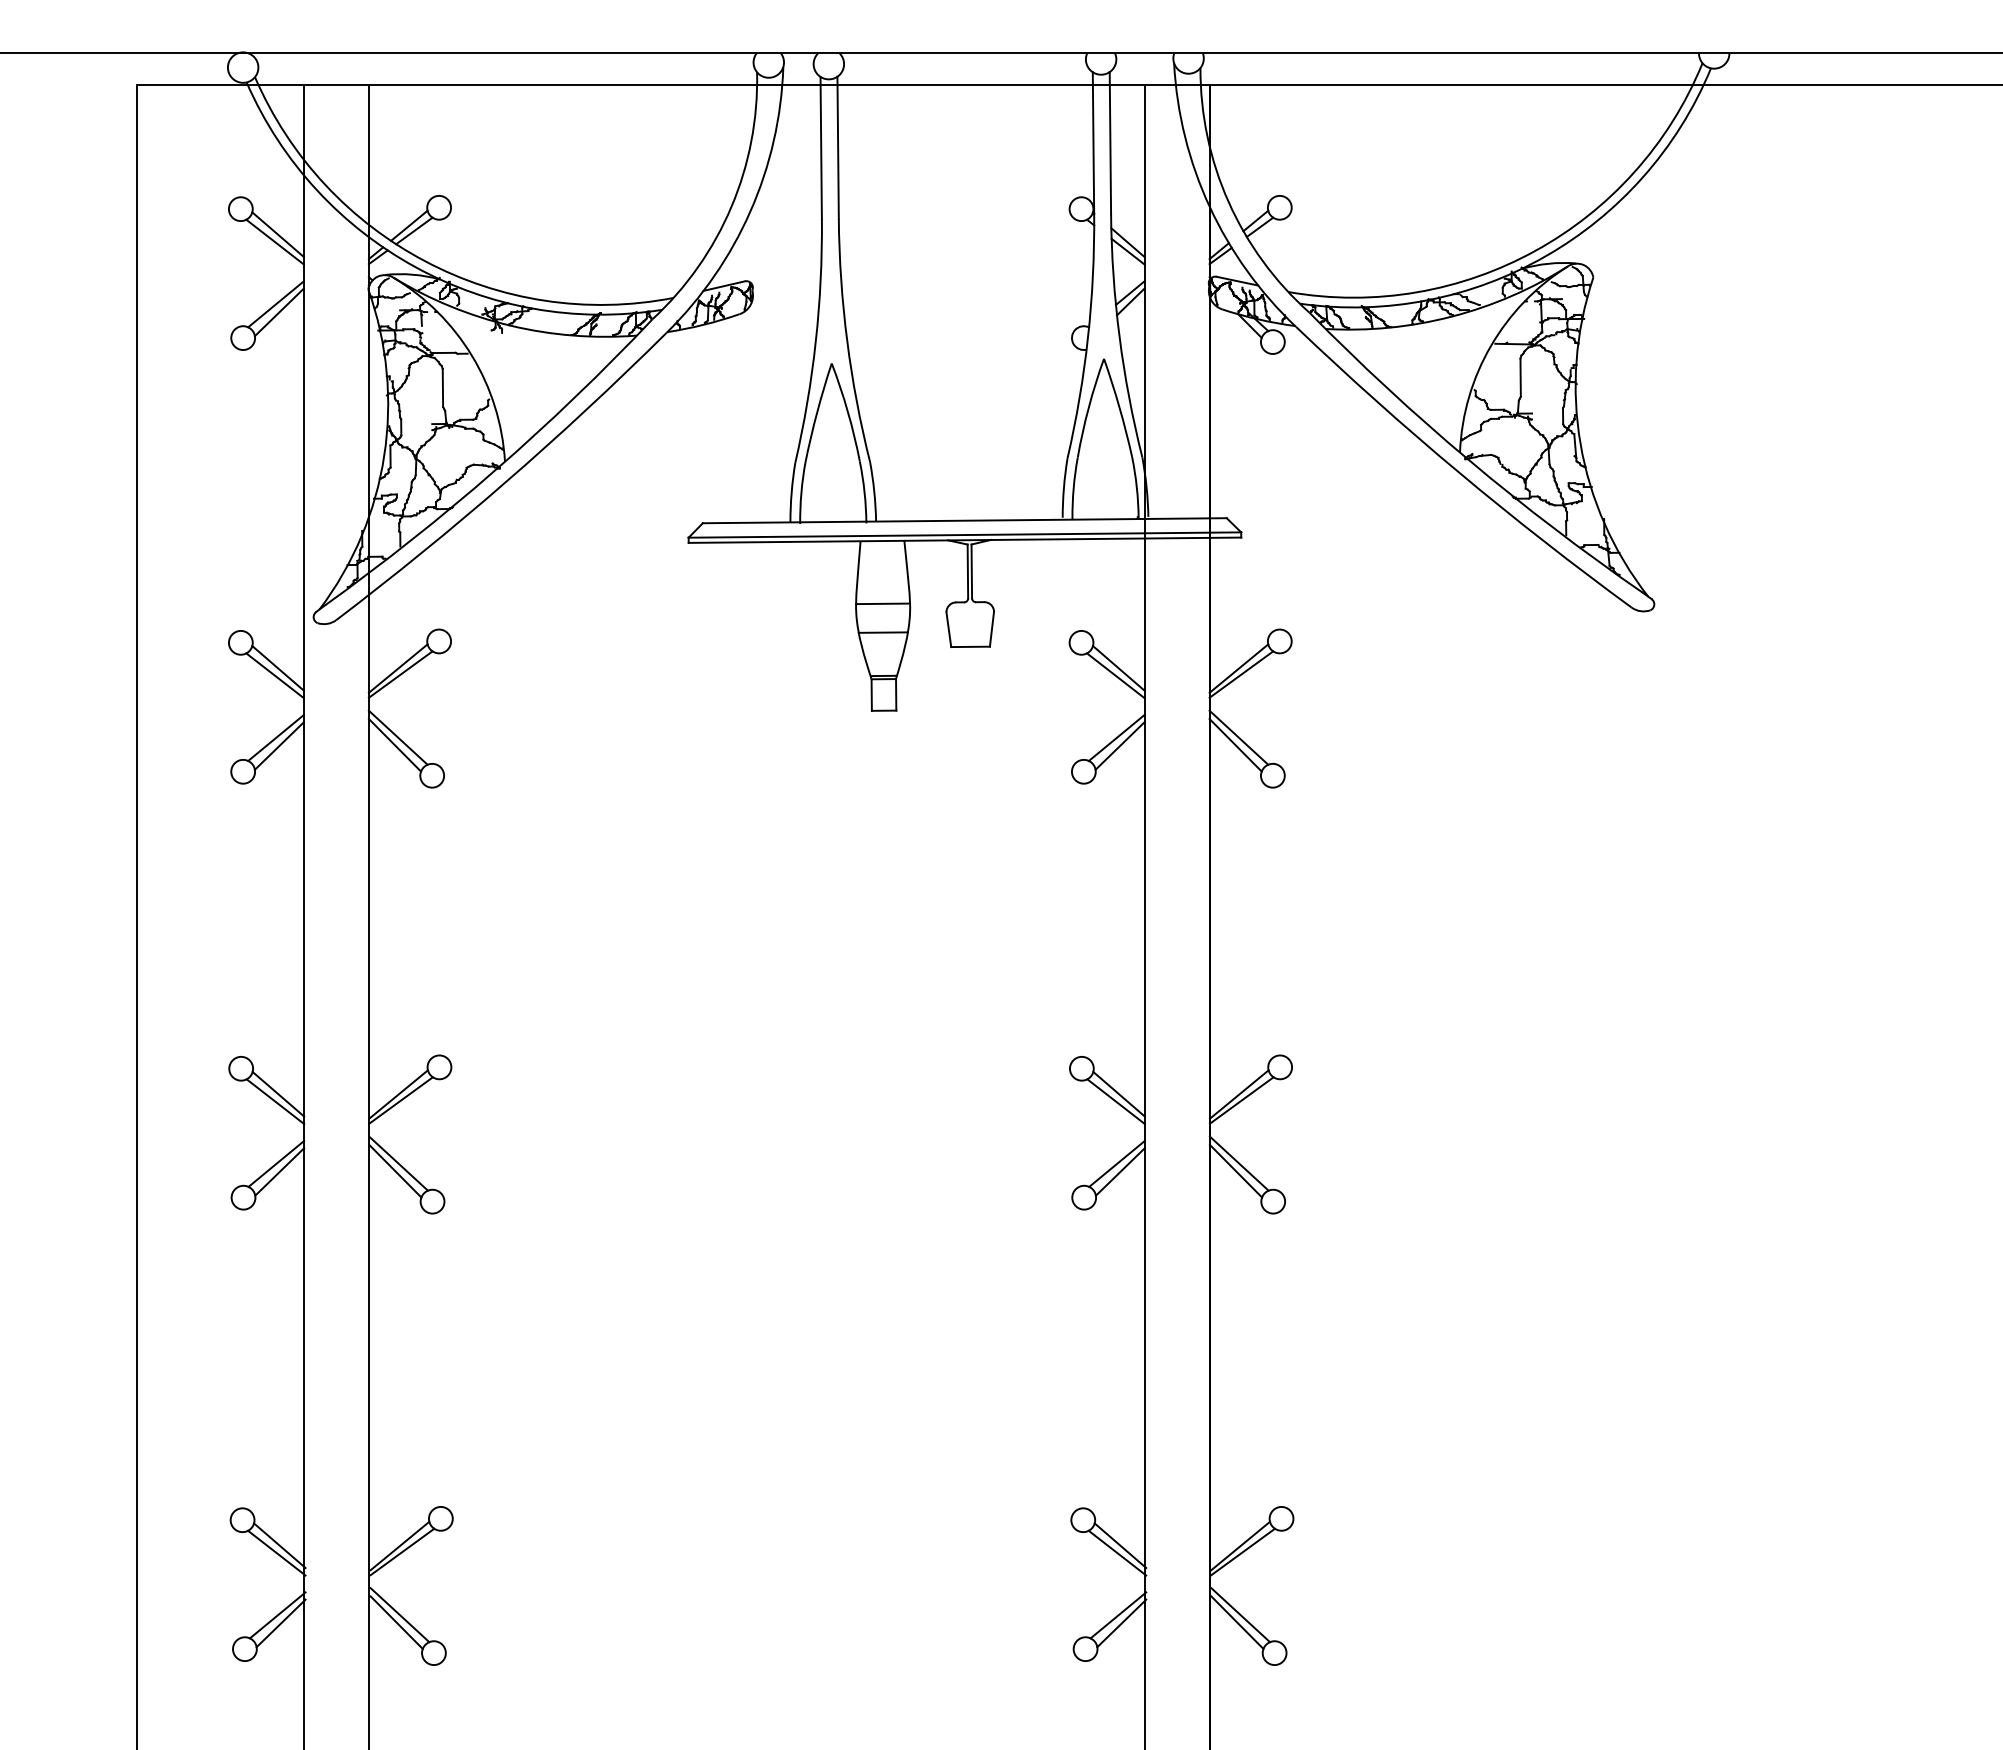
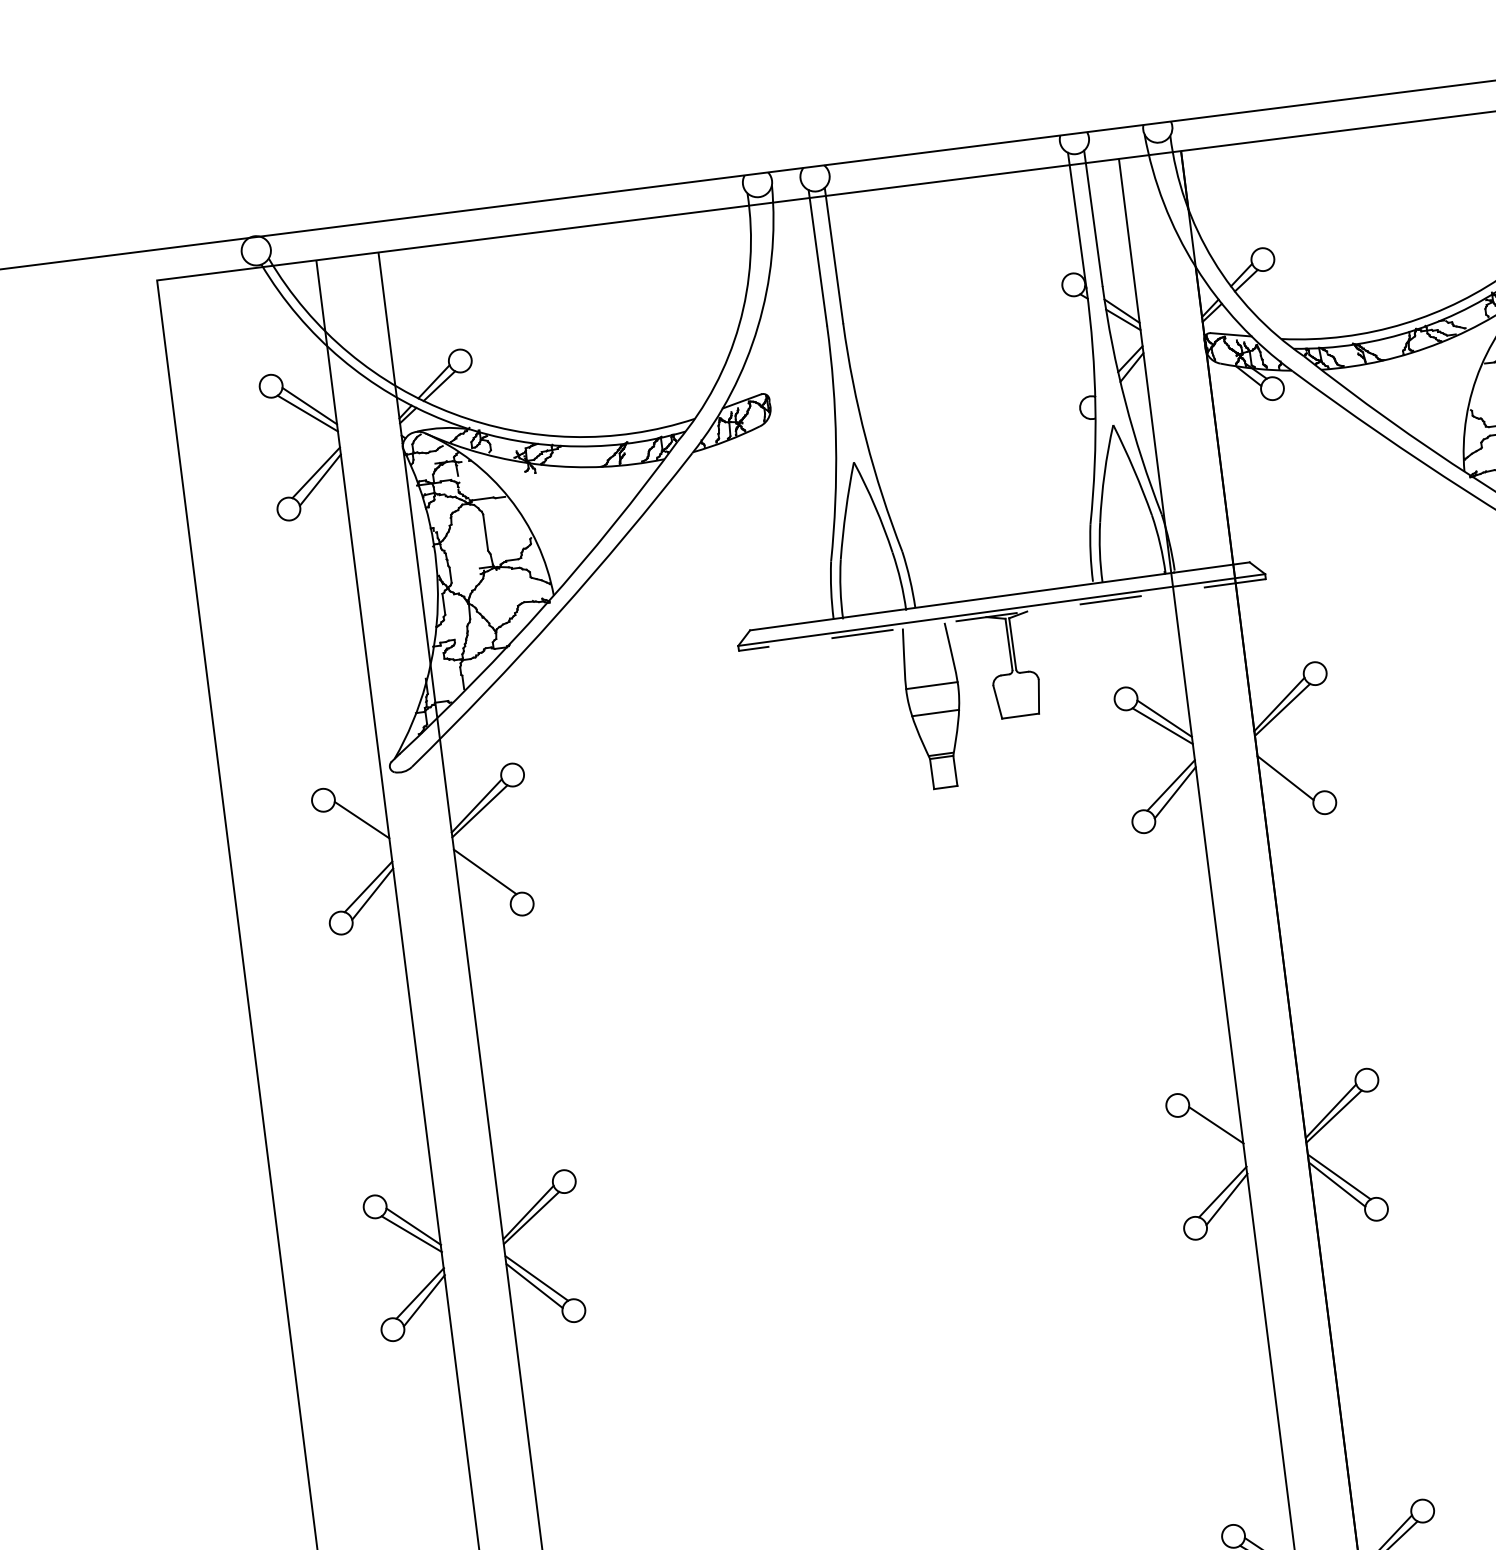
line: (964, 540) -> (1002, 615), solid -> dashed
line: (274, 675) -> (359, 827), removed
line: (1238, 737) -> (1287, 770), removed
line: (394, 745) -> (482, 879), removed
line: (1115, 1101) -> (1213, 1132), removed

